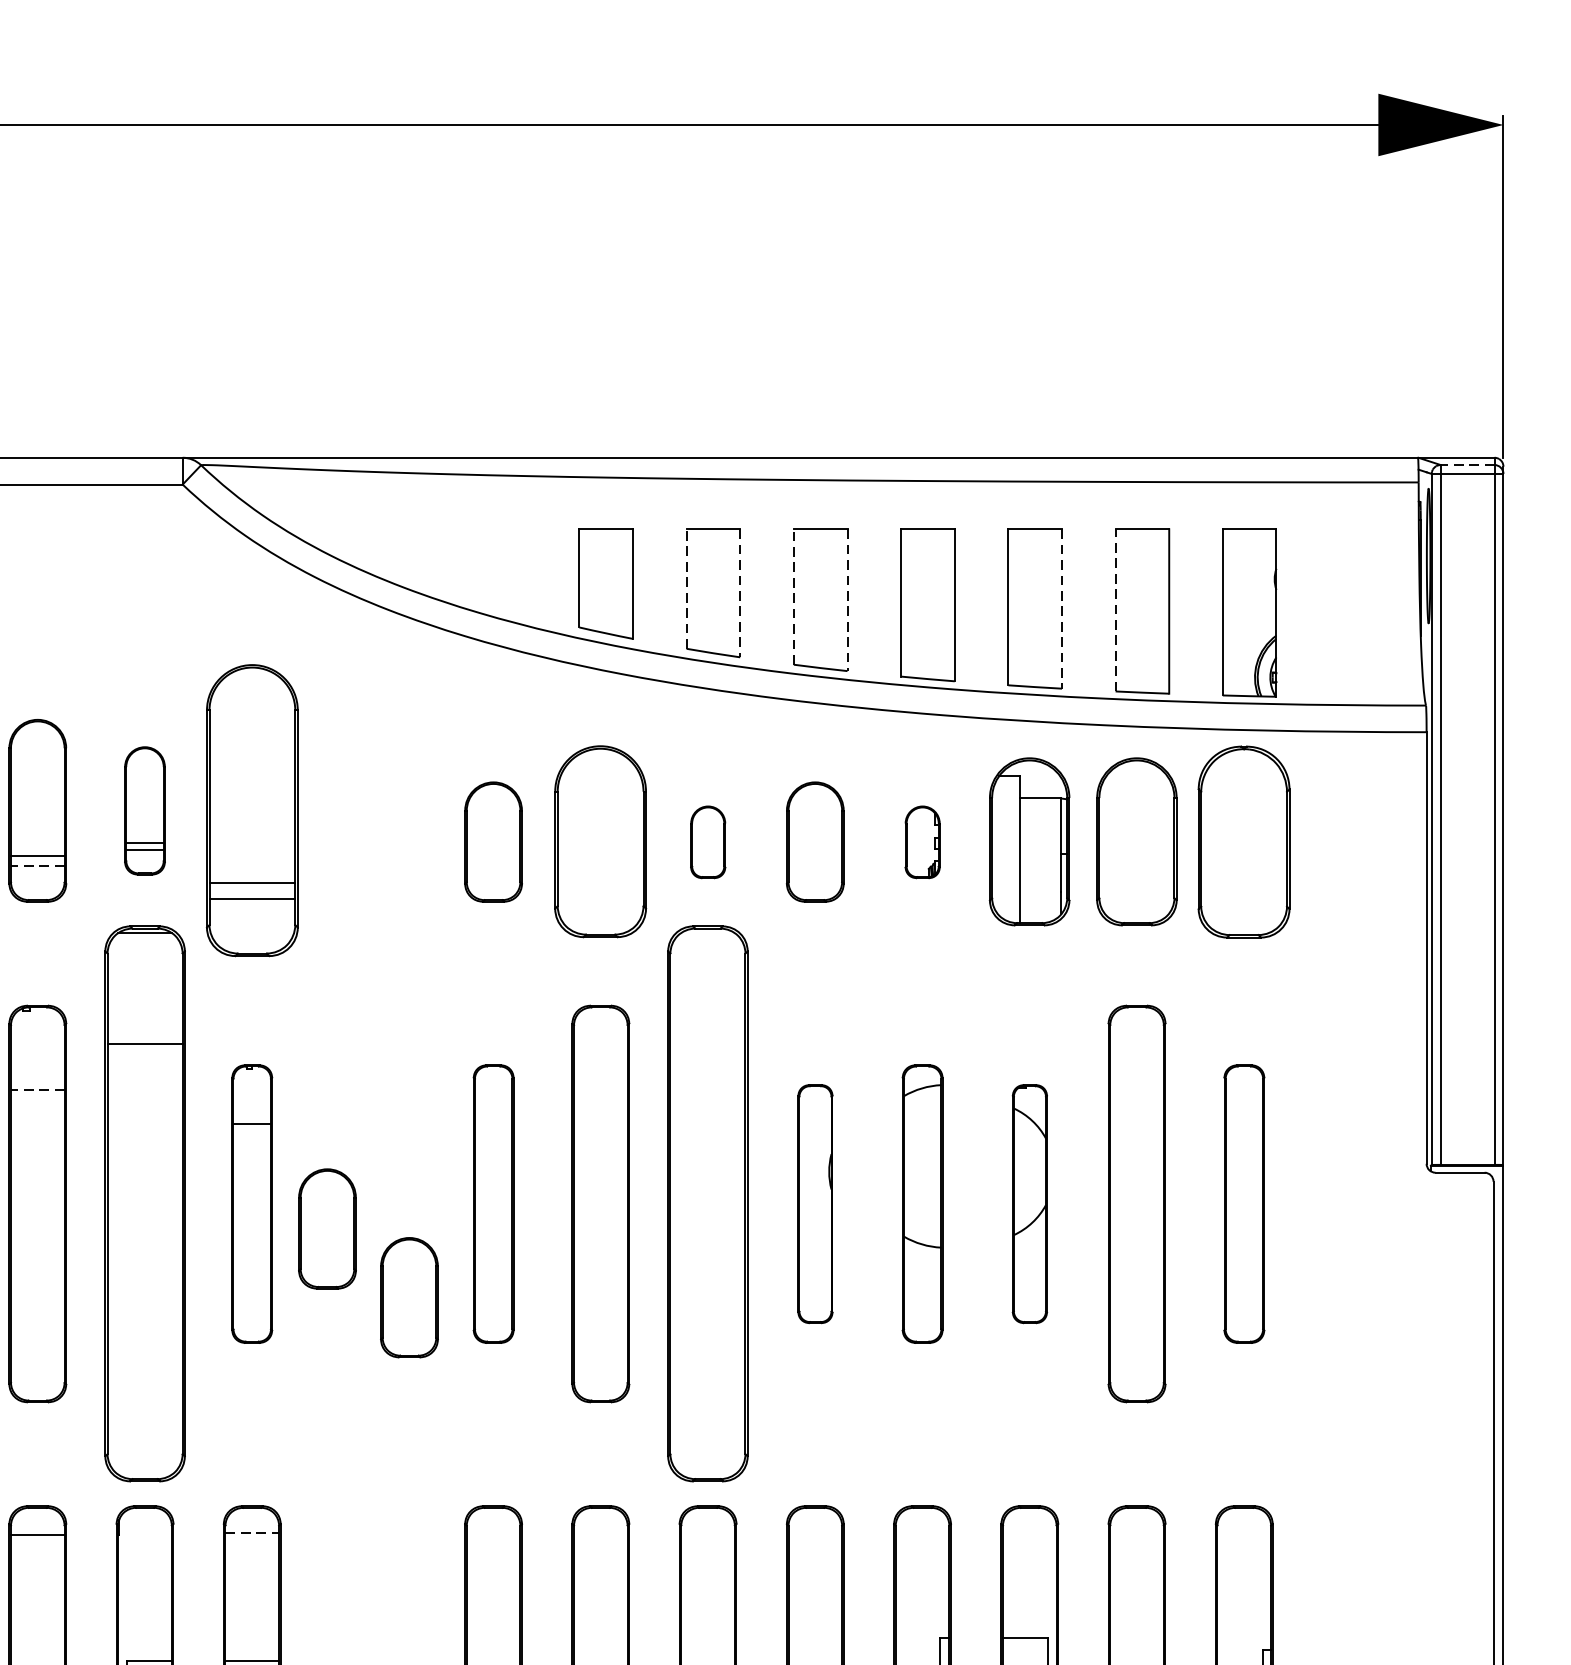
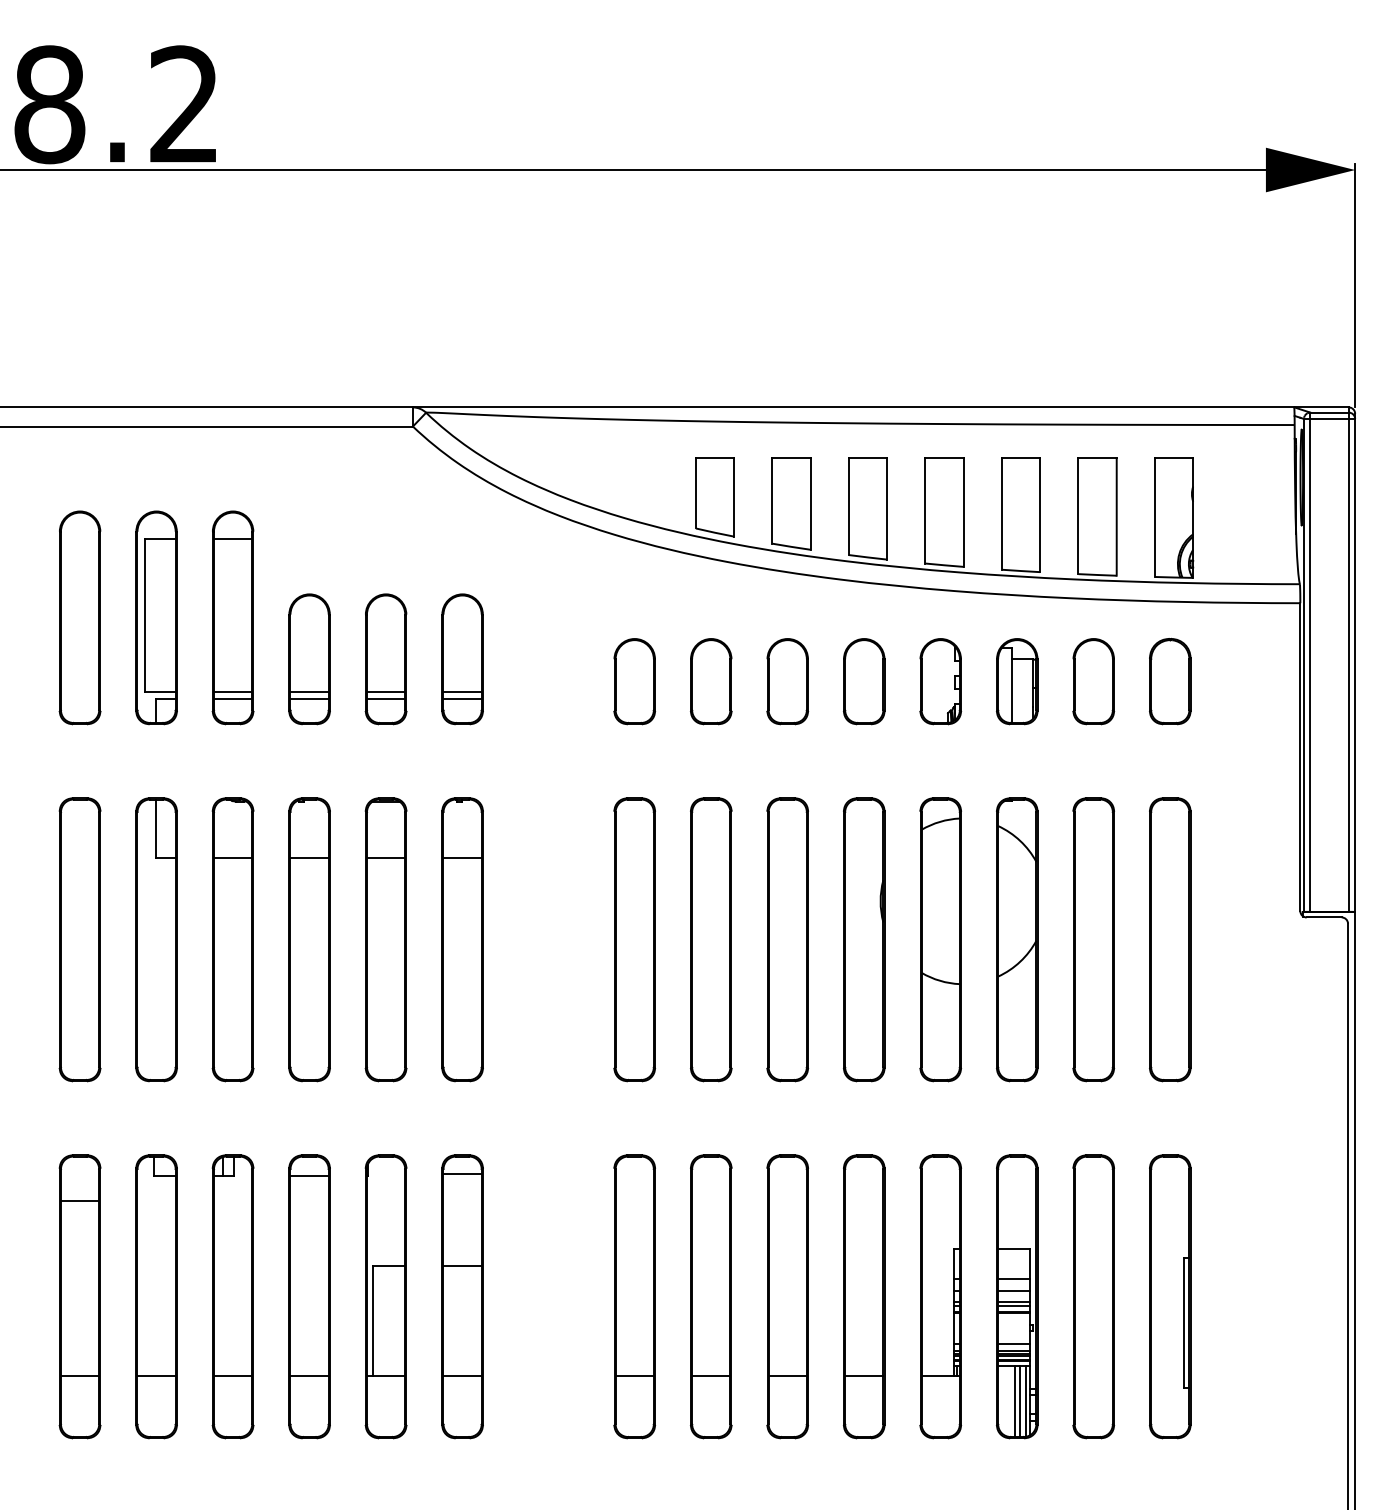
line: (1467, 464) -> (1329, 412), dashed -> solid
line: (686, 589) -> (772, 501), dashed -> solid
line: (739, 593) -> (810, 504), dashed -> solid
line: (793, 596) -> (848, 506), dashed -> solid
line: (847, 600) -> (887, 509), dashed -> solid
line: (1062, 609) -> (1040, 515), dashed -> solid
line: (1115, 610) -> (1078, 516), dashed -> solid
part: (144, 811) -> (385, 659), size x1.43
part: (252, 811) -> (462, 659), size x0.62
part: (601, 841) -> (711, 681), size x0.62
part: (707, 841) -> (787, 681), size x1.67
part: (922, 841) -> (940, 681), size x1.67
part: (1030, 841) -> (1017, 681), size x0.71
part: (1136, 841) -> (1093, 681), size x0.71
part: (1244, 841) -> (1170, 681), size x0.62
line: (37, 865) -> (309, 698), dashed -> solid
line: (37, 1090) -> (309, 858), dashed -> solid
part: (144, 1203) -> (385, 939), size x0.71
part: (252, 1203) -> (462, 939), size x1.43
part: (493, 1203) -> (634, 939), size x1.43
part: (707, 1203) -> (787, 939), size x0.71
part: (815, 1203) -> (864, 939), size x1.67
part: (922, 1203) -> (940, 939), size x1.43
part: (1030, 1203) -> (1017, 939), size x1.67
part: (1244, 1203) -> (1170, 939), size x1.43
part: (327, 1228) -> (516, 957), removed
part: (409, 1297) -> (574, 1006), removed
line: (253, 1533) -> (463, 1174), dashed -> solid

